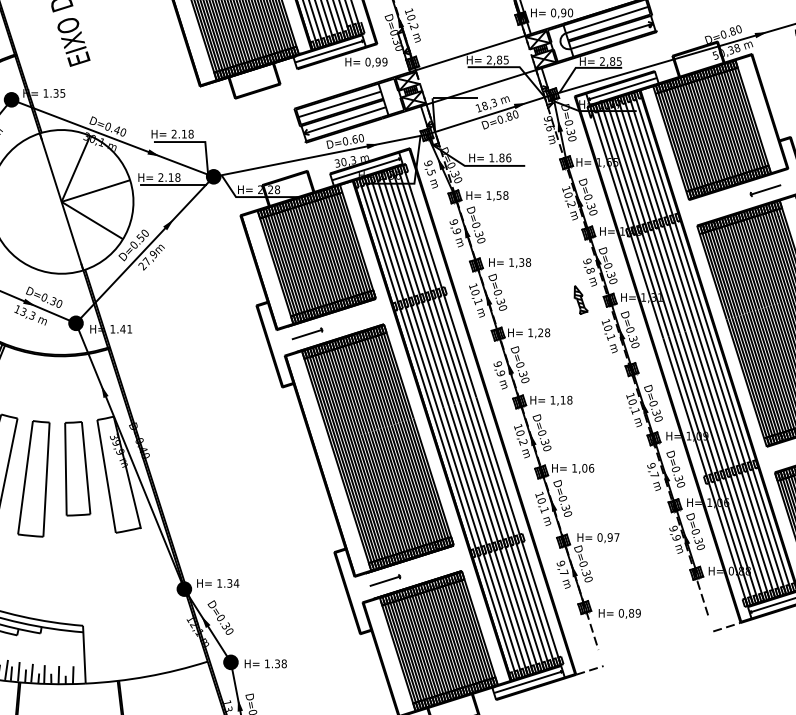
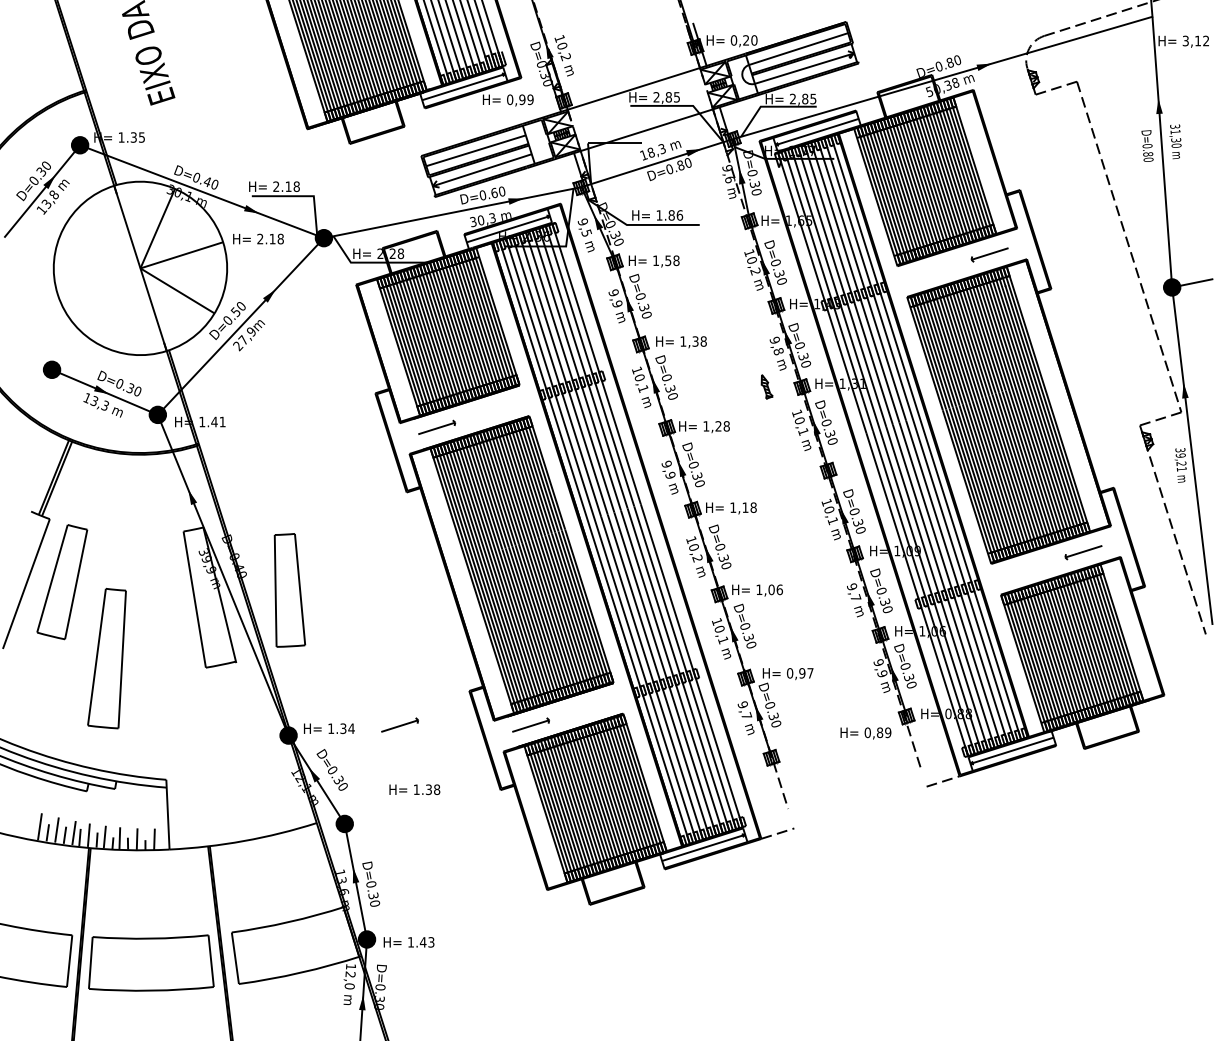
text: (563, 12) -> (746, 40), 0,90 -> 0,20
line: (172, 185) -> (274, 248), removed
part: (580, 299) -> (766, 386), size x0.7
part: (77, 468) -> (289, 590), moved
part: (33, 478) -> (106, 658), moved
part: (276, 579) -> (399, 724), added
text: (619, 613) -> (865, 733), moved
text: (265, 663) -> (414, 789), moved

